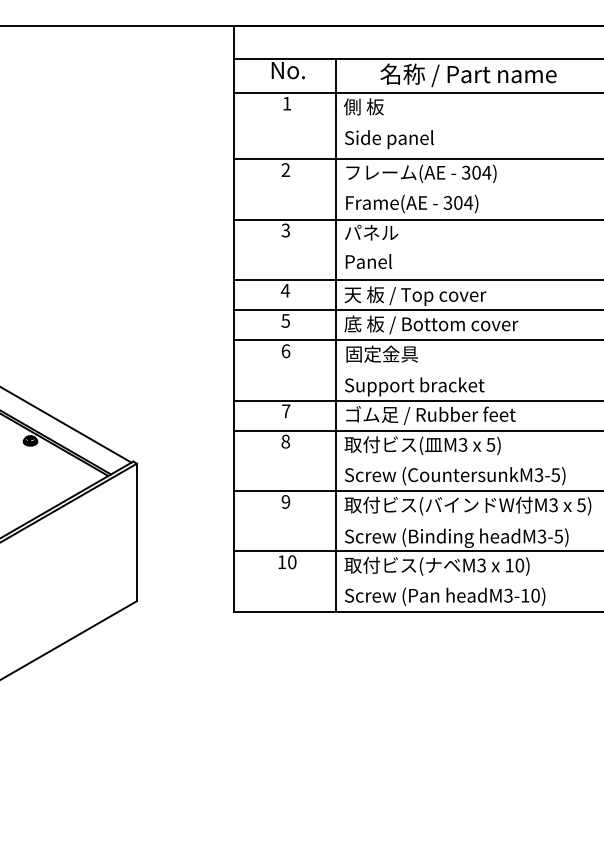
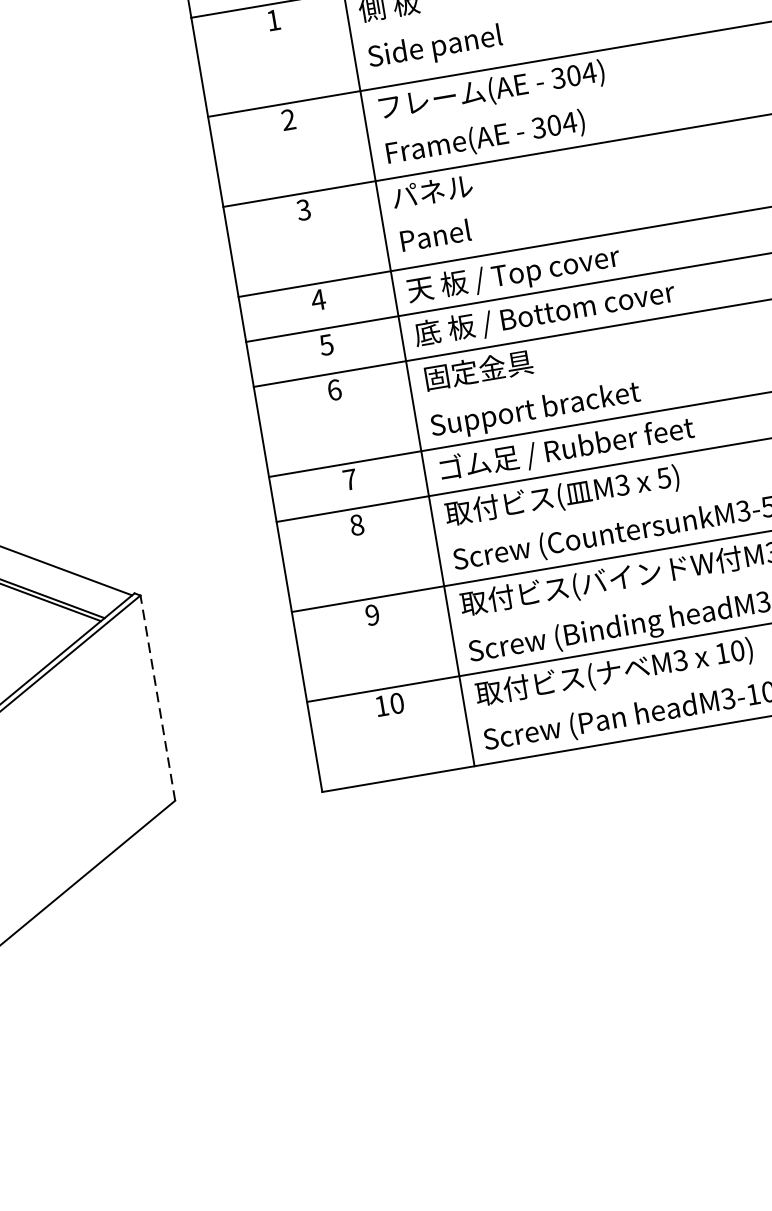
line: (136, 532) -> (157, 698), solid -> dashed

